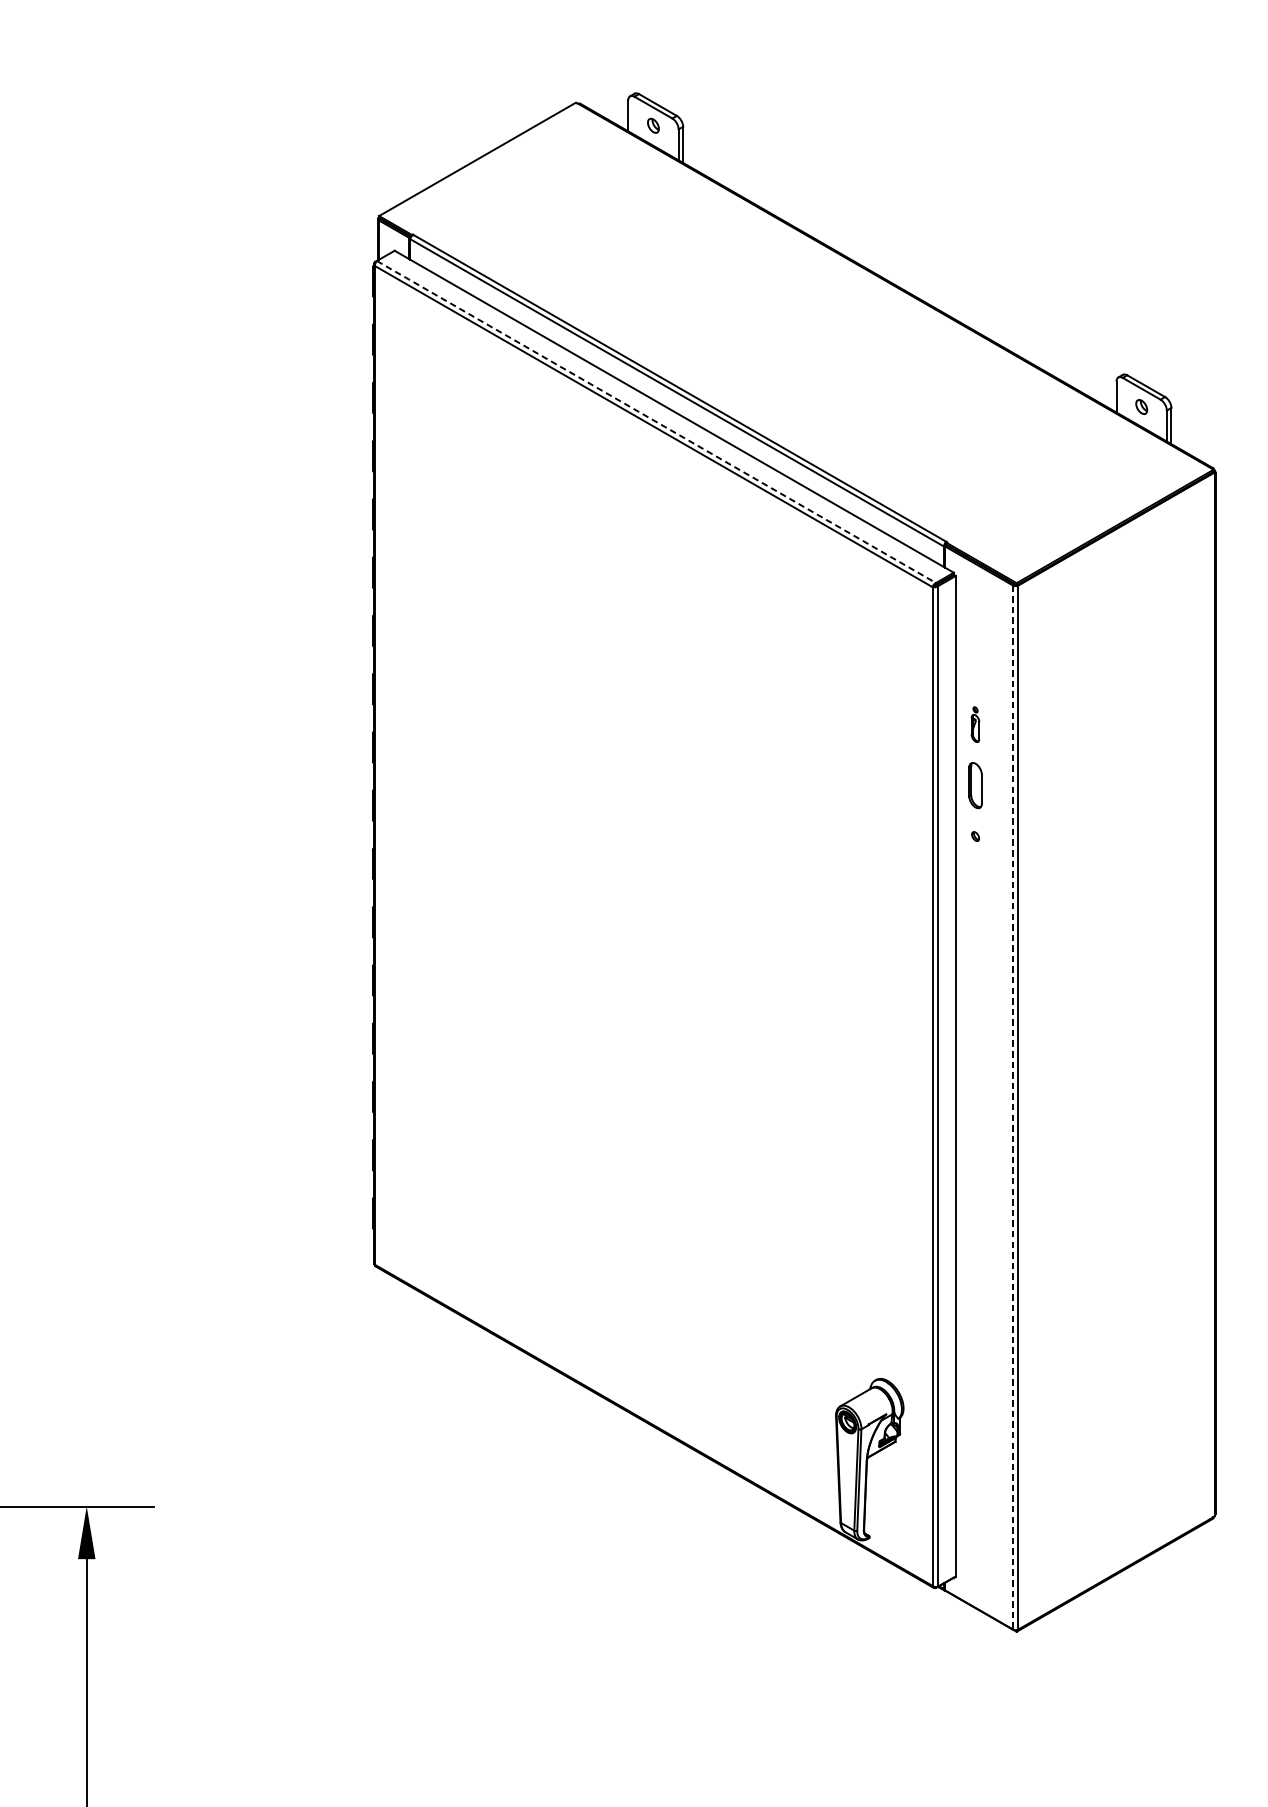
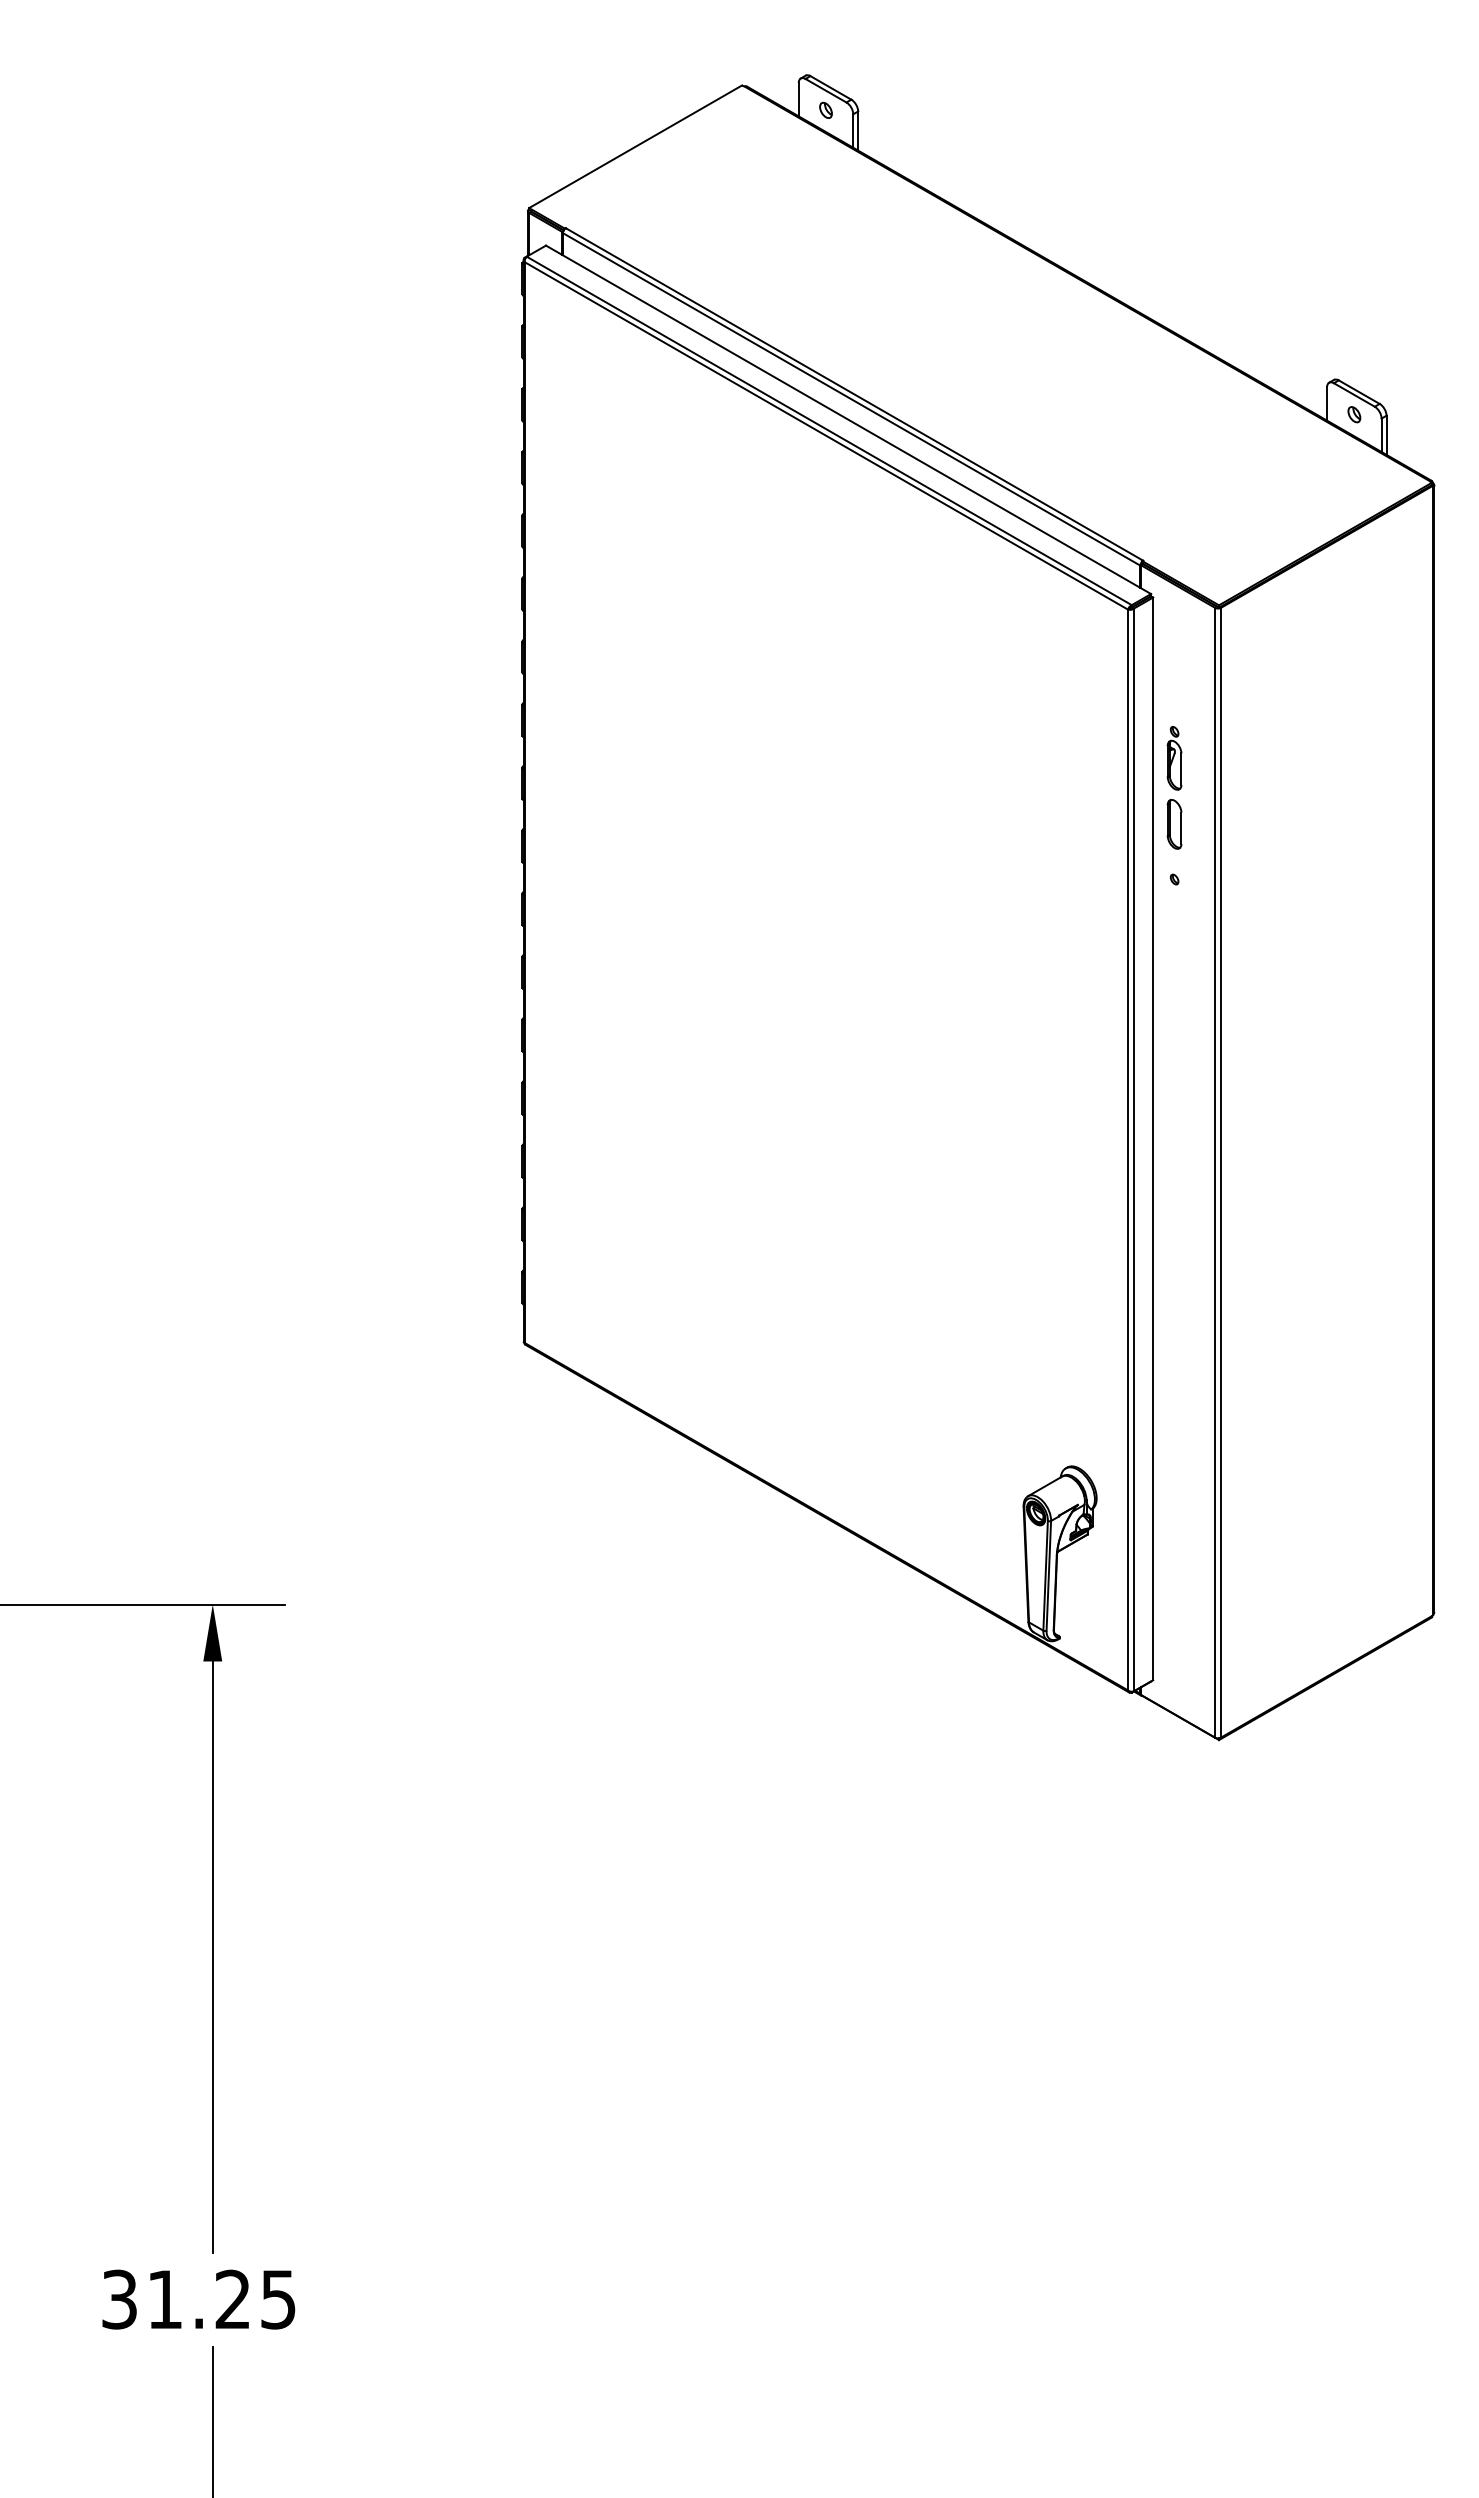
line: (656, 422) -> (829, 431), dashed -> solid
part: (975, 724) -> (1174, 758), size x1.67
line: (1013, 1107) -> (1215, 1172), dashed -> solid

